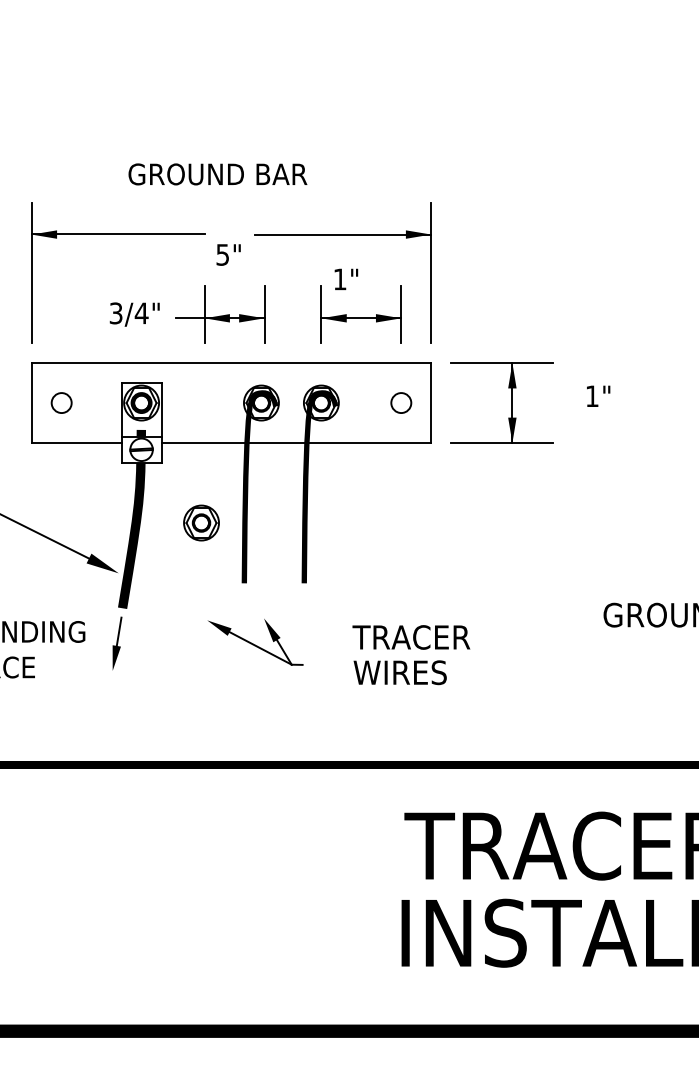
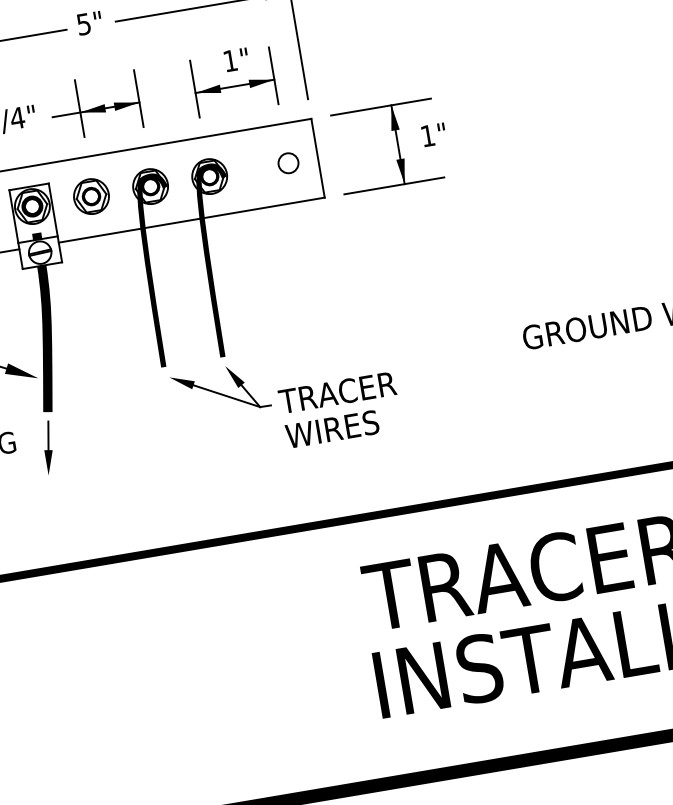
text: (228, 254) -> (89, 22), moved
text: (346, 278) -> (236, 58), moved
text: (598, 395) -> (433, 134), moved
part: (201, 522) -> (91, 196), moved
part: (255, 642) -> (220, 391), moved

